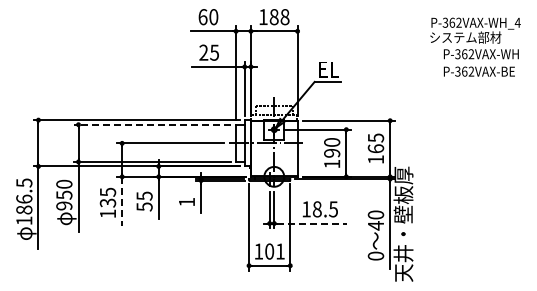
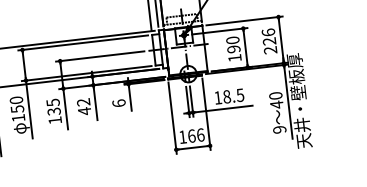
line: (152, 124) -> (83, 42), dashed -> solid
text: (375, 148) -> (269, 41), 165 -> 226
line: (122, 201) -> (65, 108), dashed -> solid
text: (144, 201) -> (84, 106), 55 -> 42
text: (186, 201) -> (118, 102), 1 -> 6
text: (64, 205) -> (18, 117), 950 -> 150
line: (311, 223) -> (223, 109), dashed -> solid
text: (274, 251) -> (195, 135), 101 -> 166
text: (376, 255) -> (280, 129), 0 -> 9

